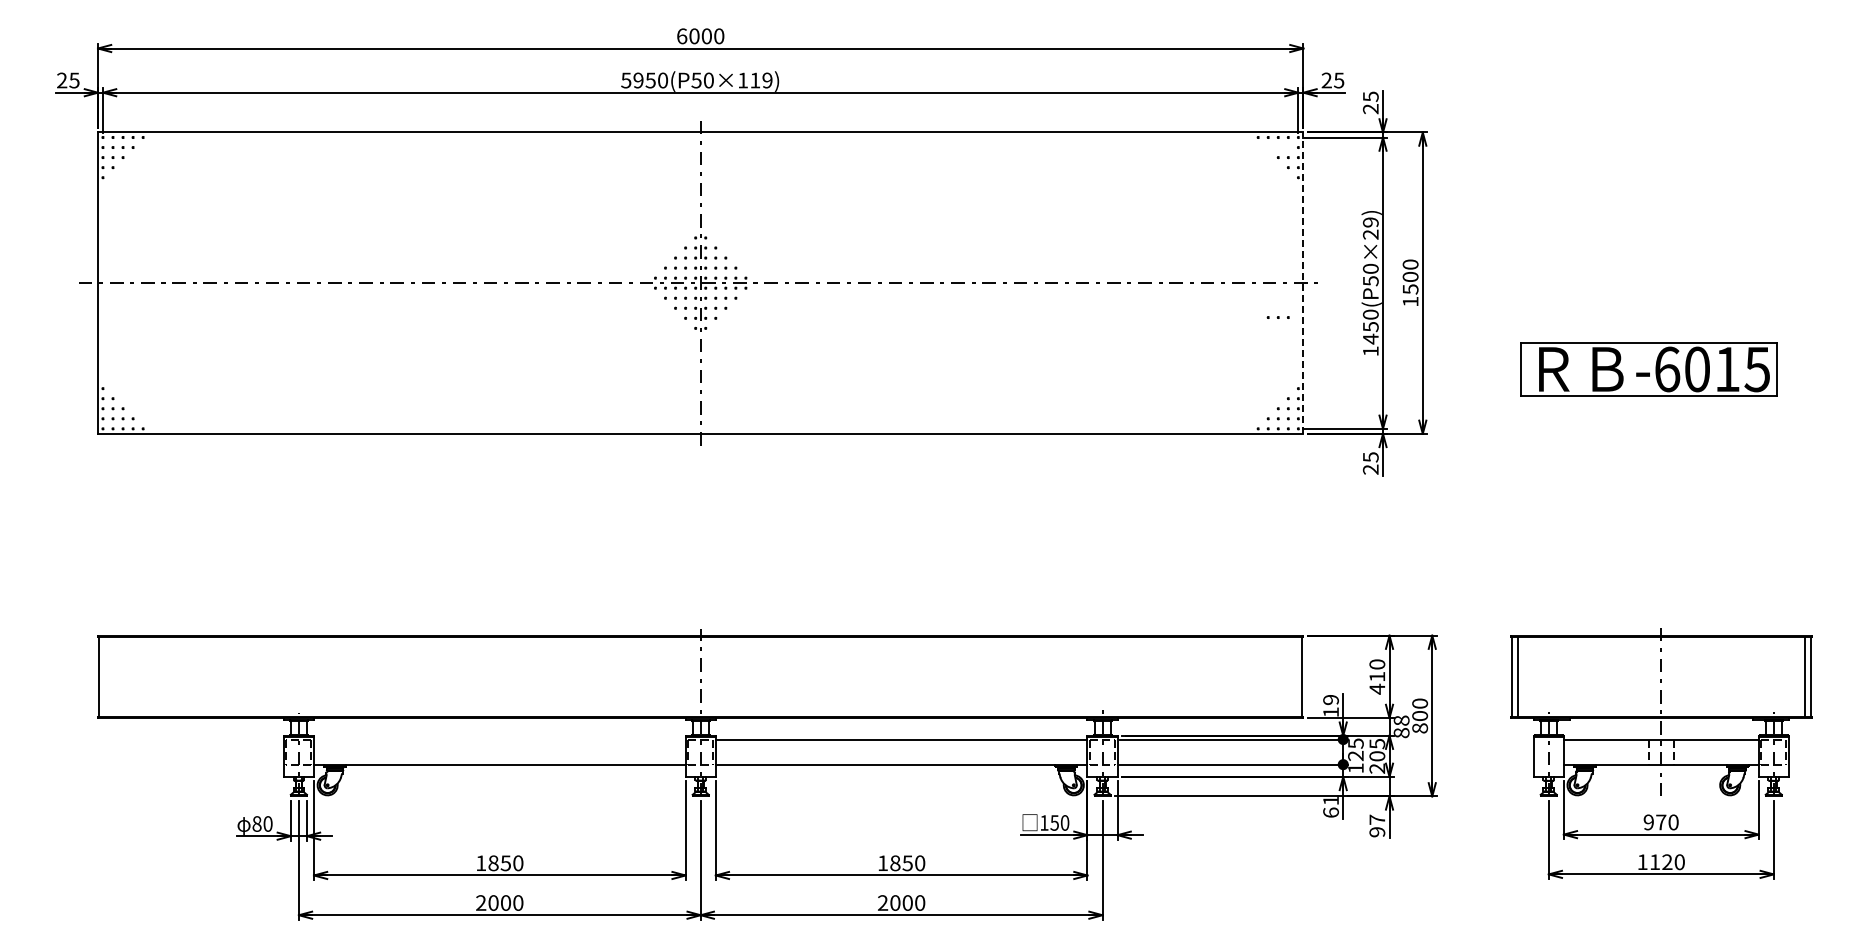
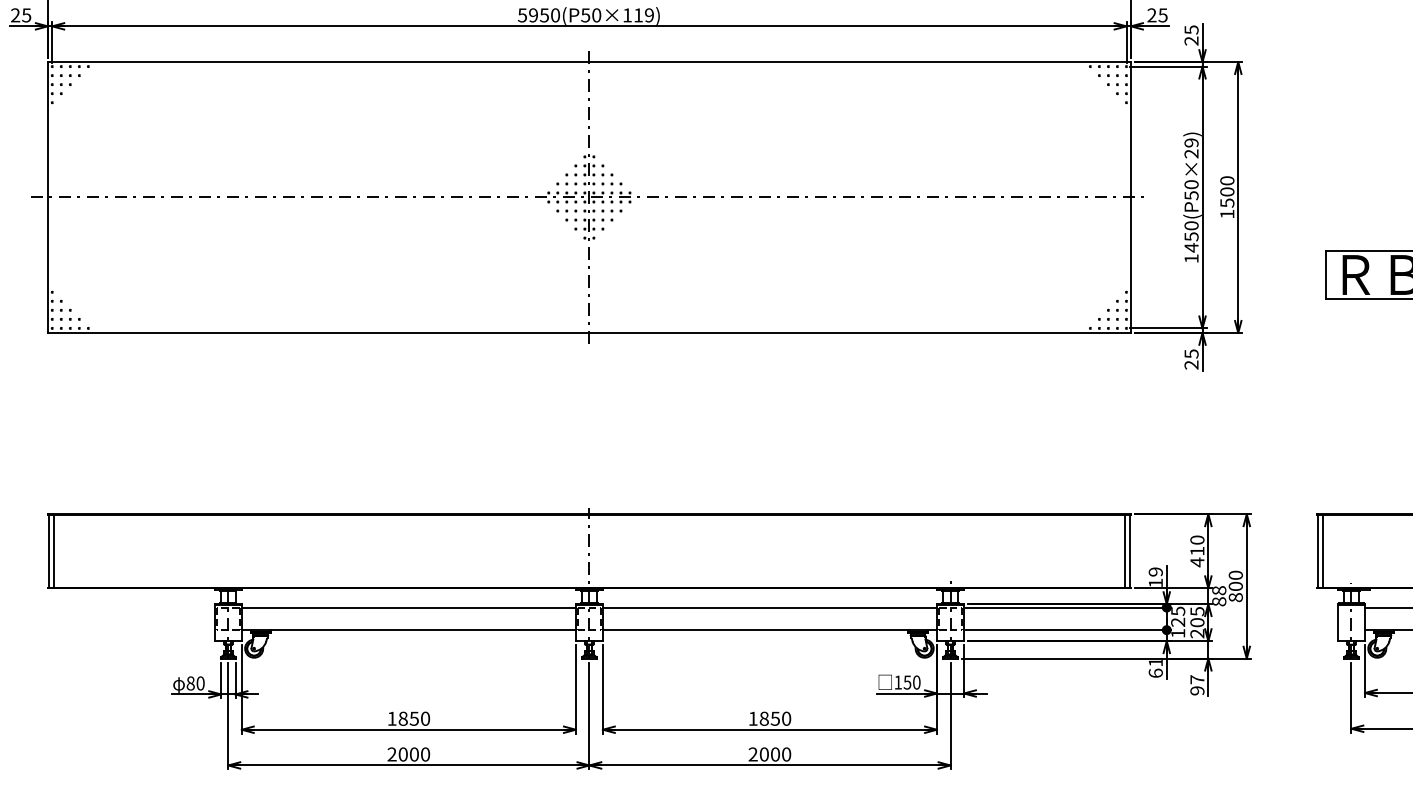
line: (1303, 283) -> (1131, 197), dashed -> solid
part: (1277, 317) -> (1107, 75), moved
line: (105, 676) -> (54, 550), added
line: (1296, 676) -> (1124, 550), added
line: (499, 739) -> (408, 607), added

